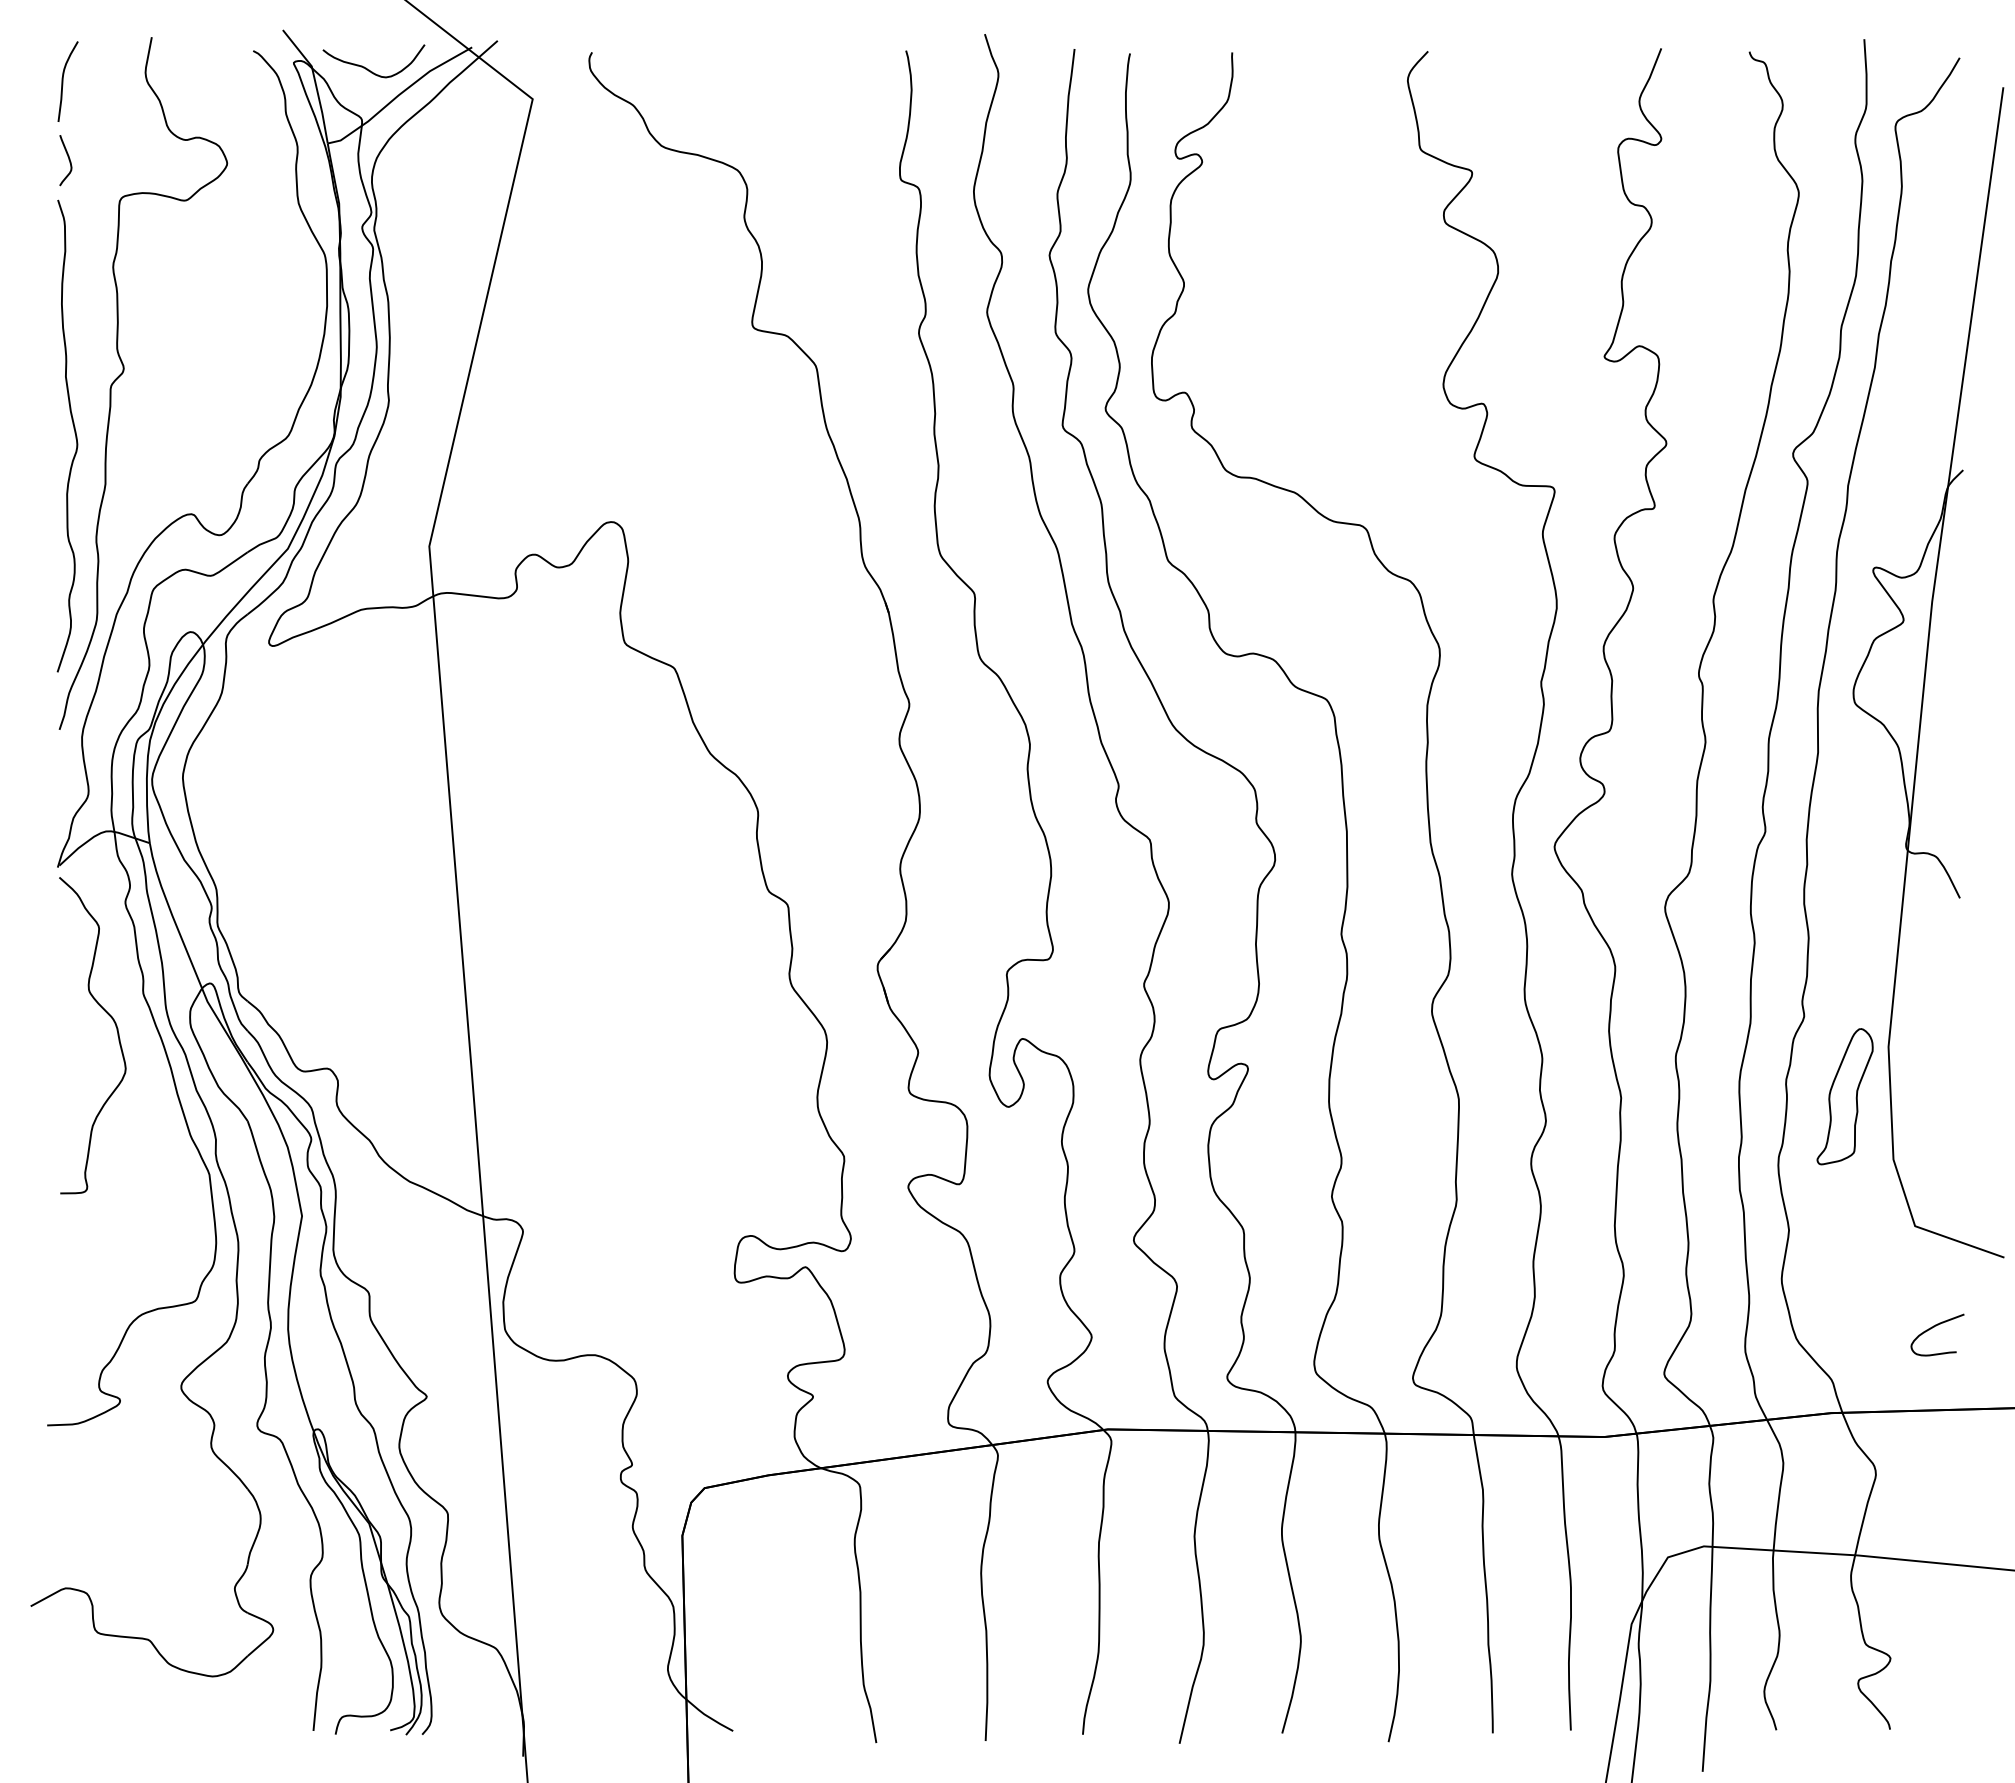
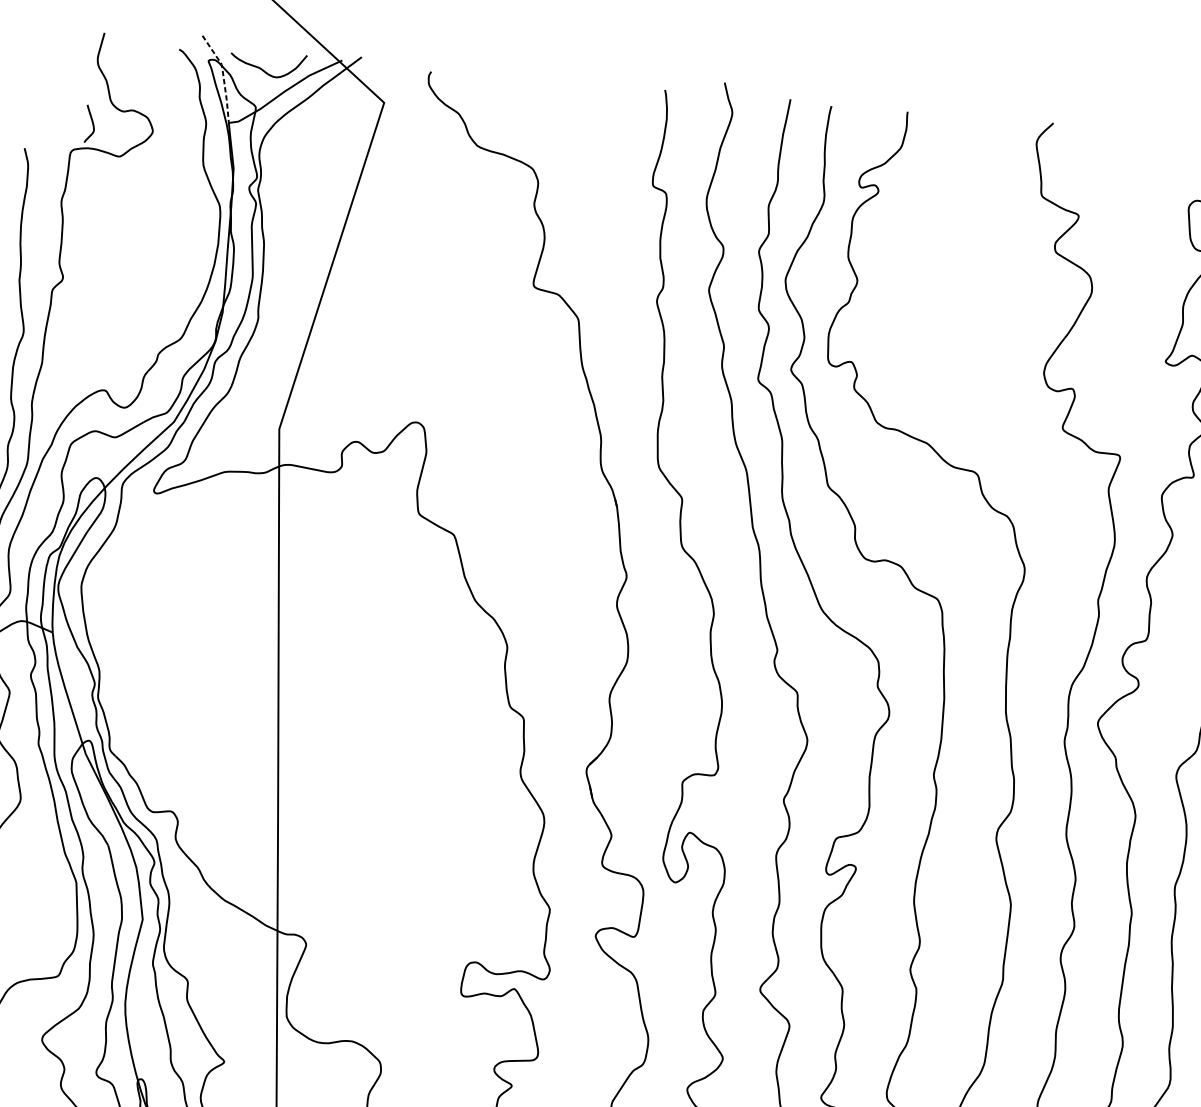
curve: (63, 81) -> (36, 60), removed
line: (315, 82) -> (223, 76), solid -> dashed
curve: (68, 160) -> (92, 124), moved

